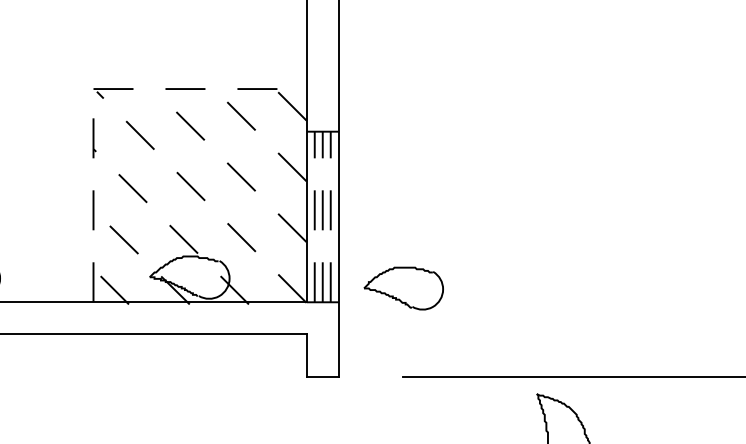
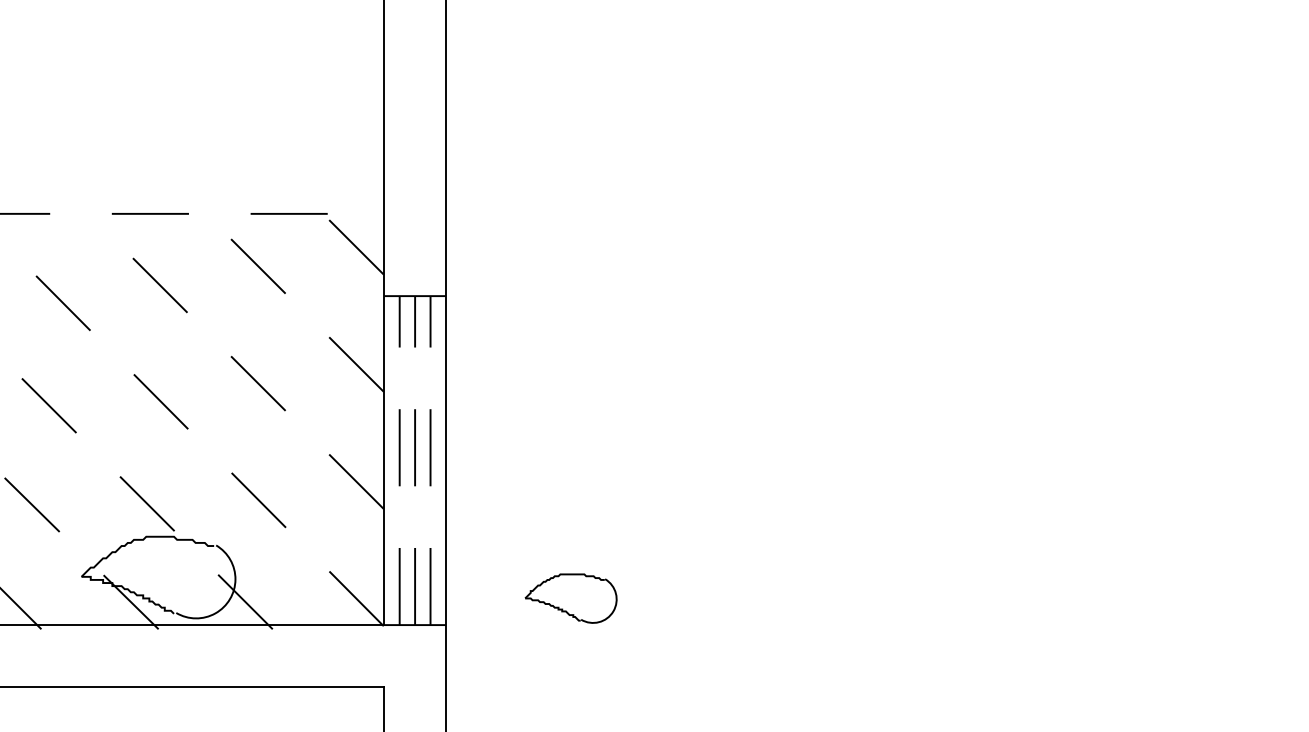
part: (403, 288) -> (570, 598), size x0.6

